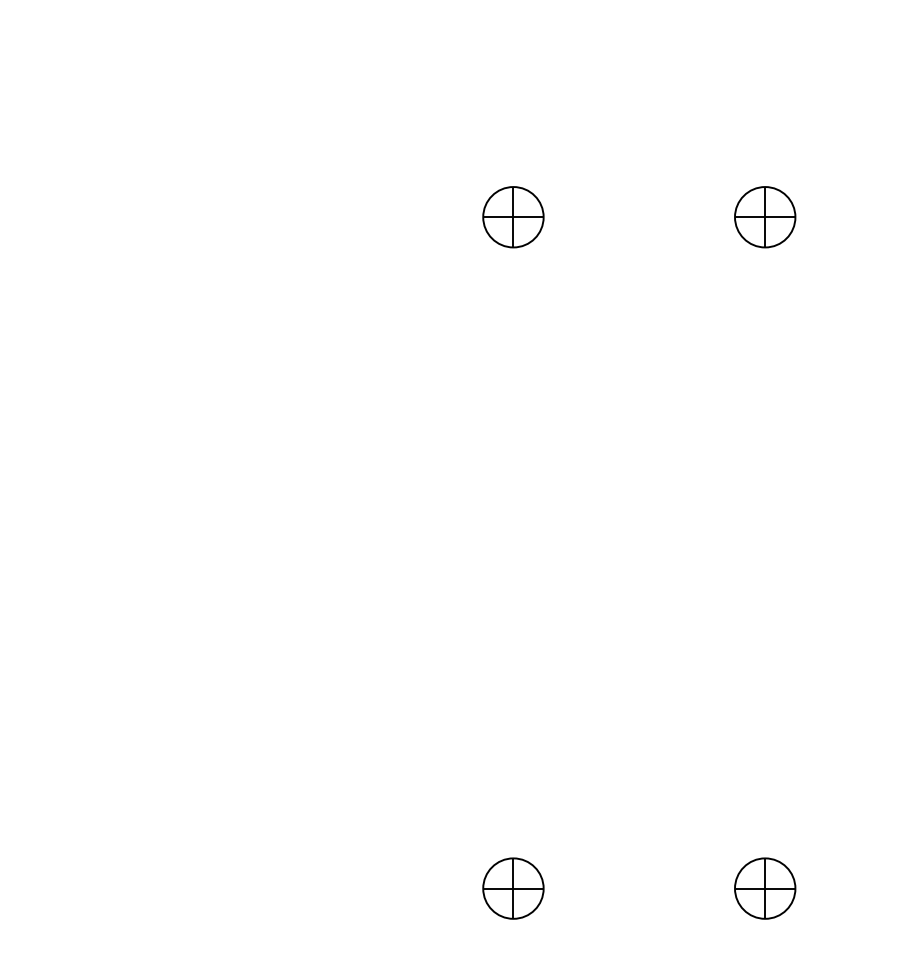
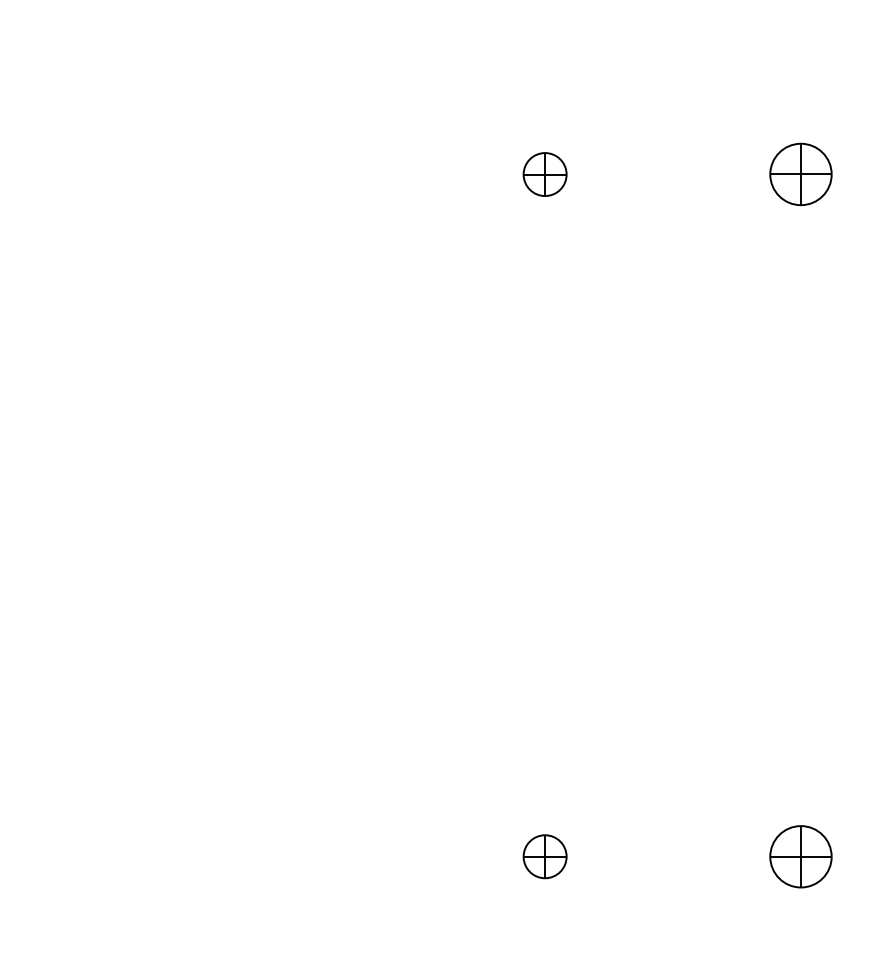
part: (513, 217) -> (545, 174), size x0.7
part: (513, 888) -> (545, 856), size x0.7

